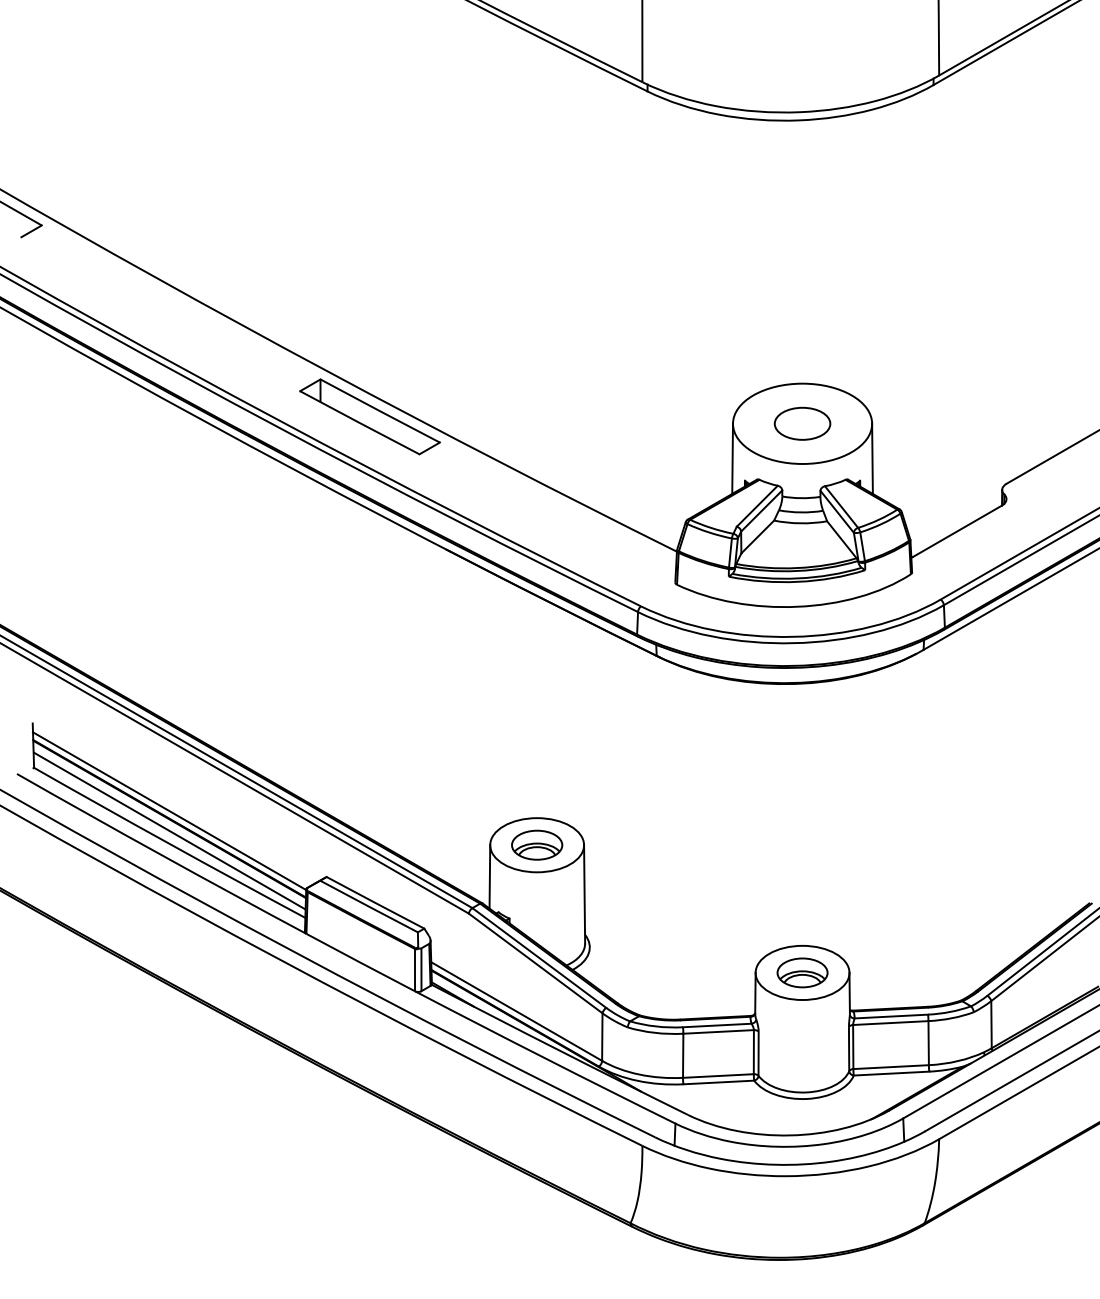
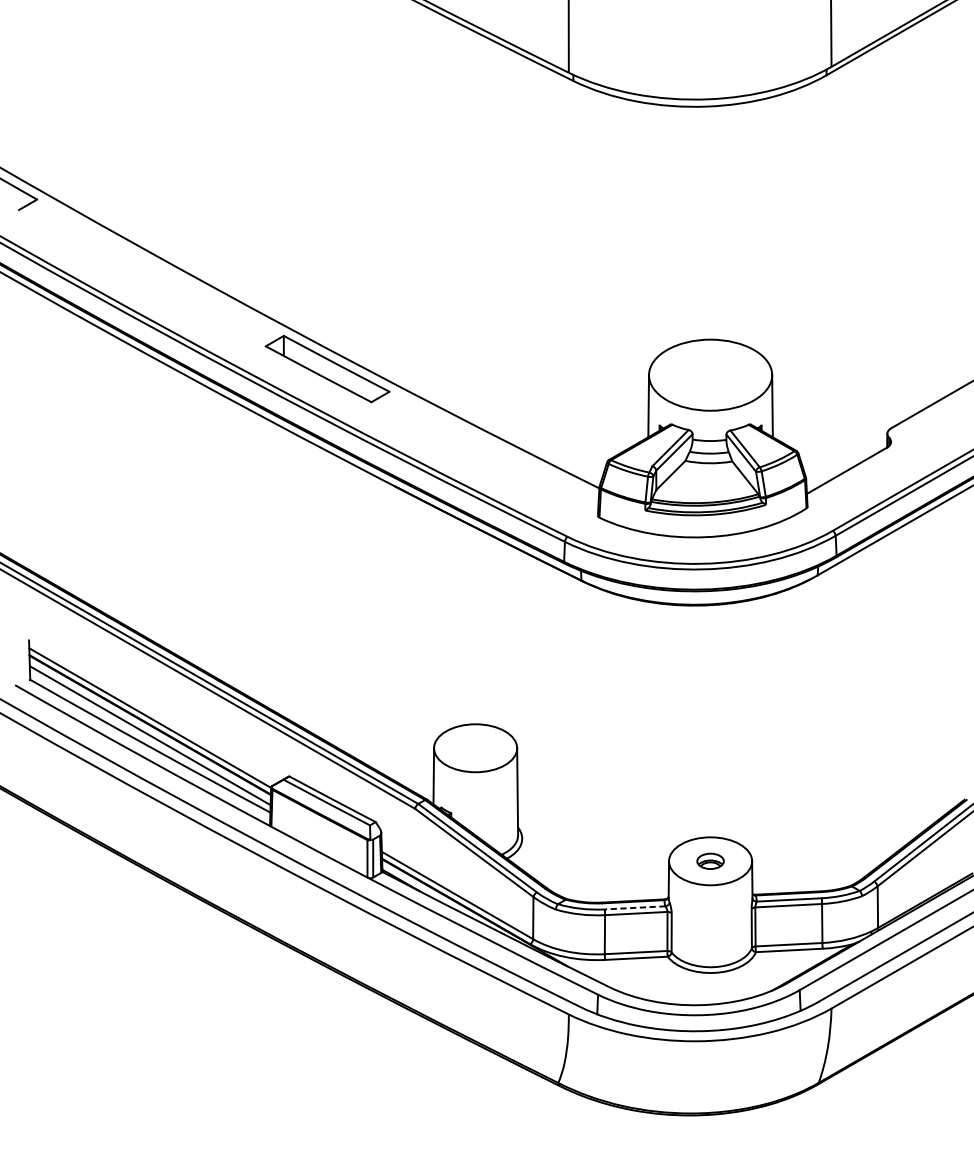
part: (802, 423) -> (710, 374), removed
part: (537, 844) -> (475, 747), removed
part: (802, 972) -> (710, 860), size x0.6
line: (716, 1025) -> (634, 907), solid -> dashed

